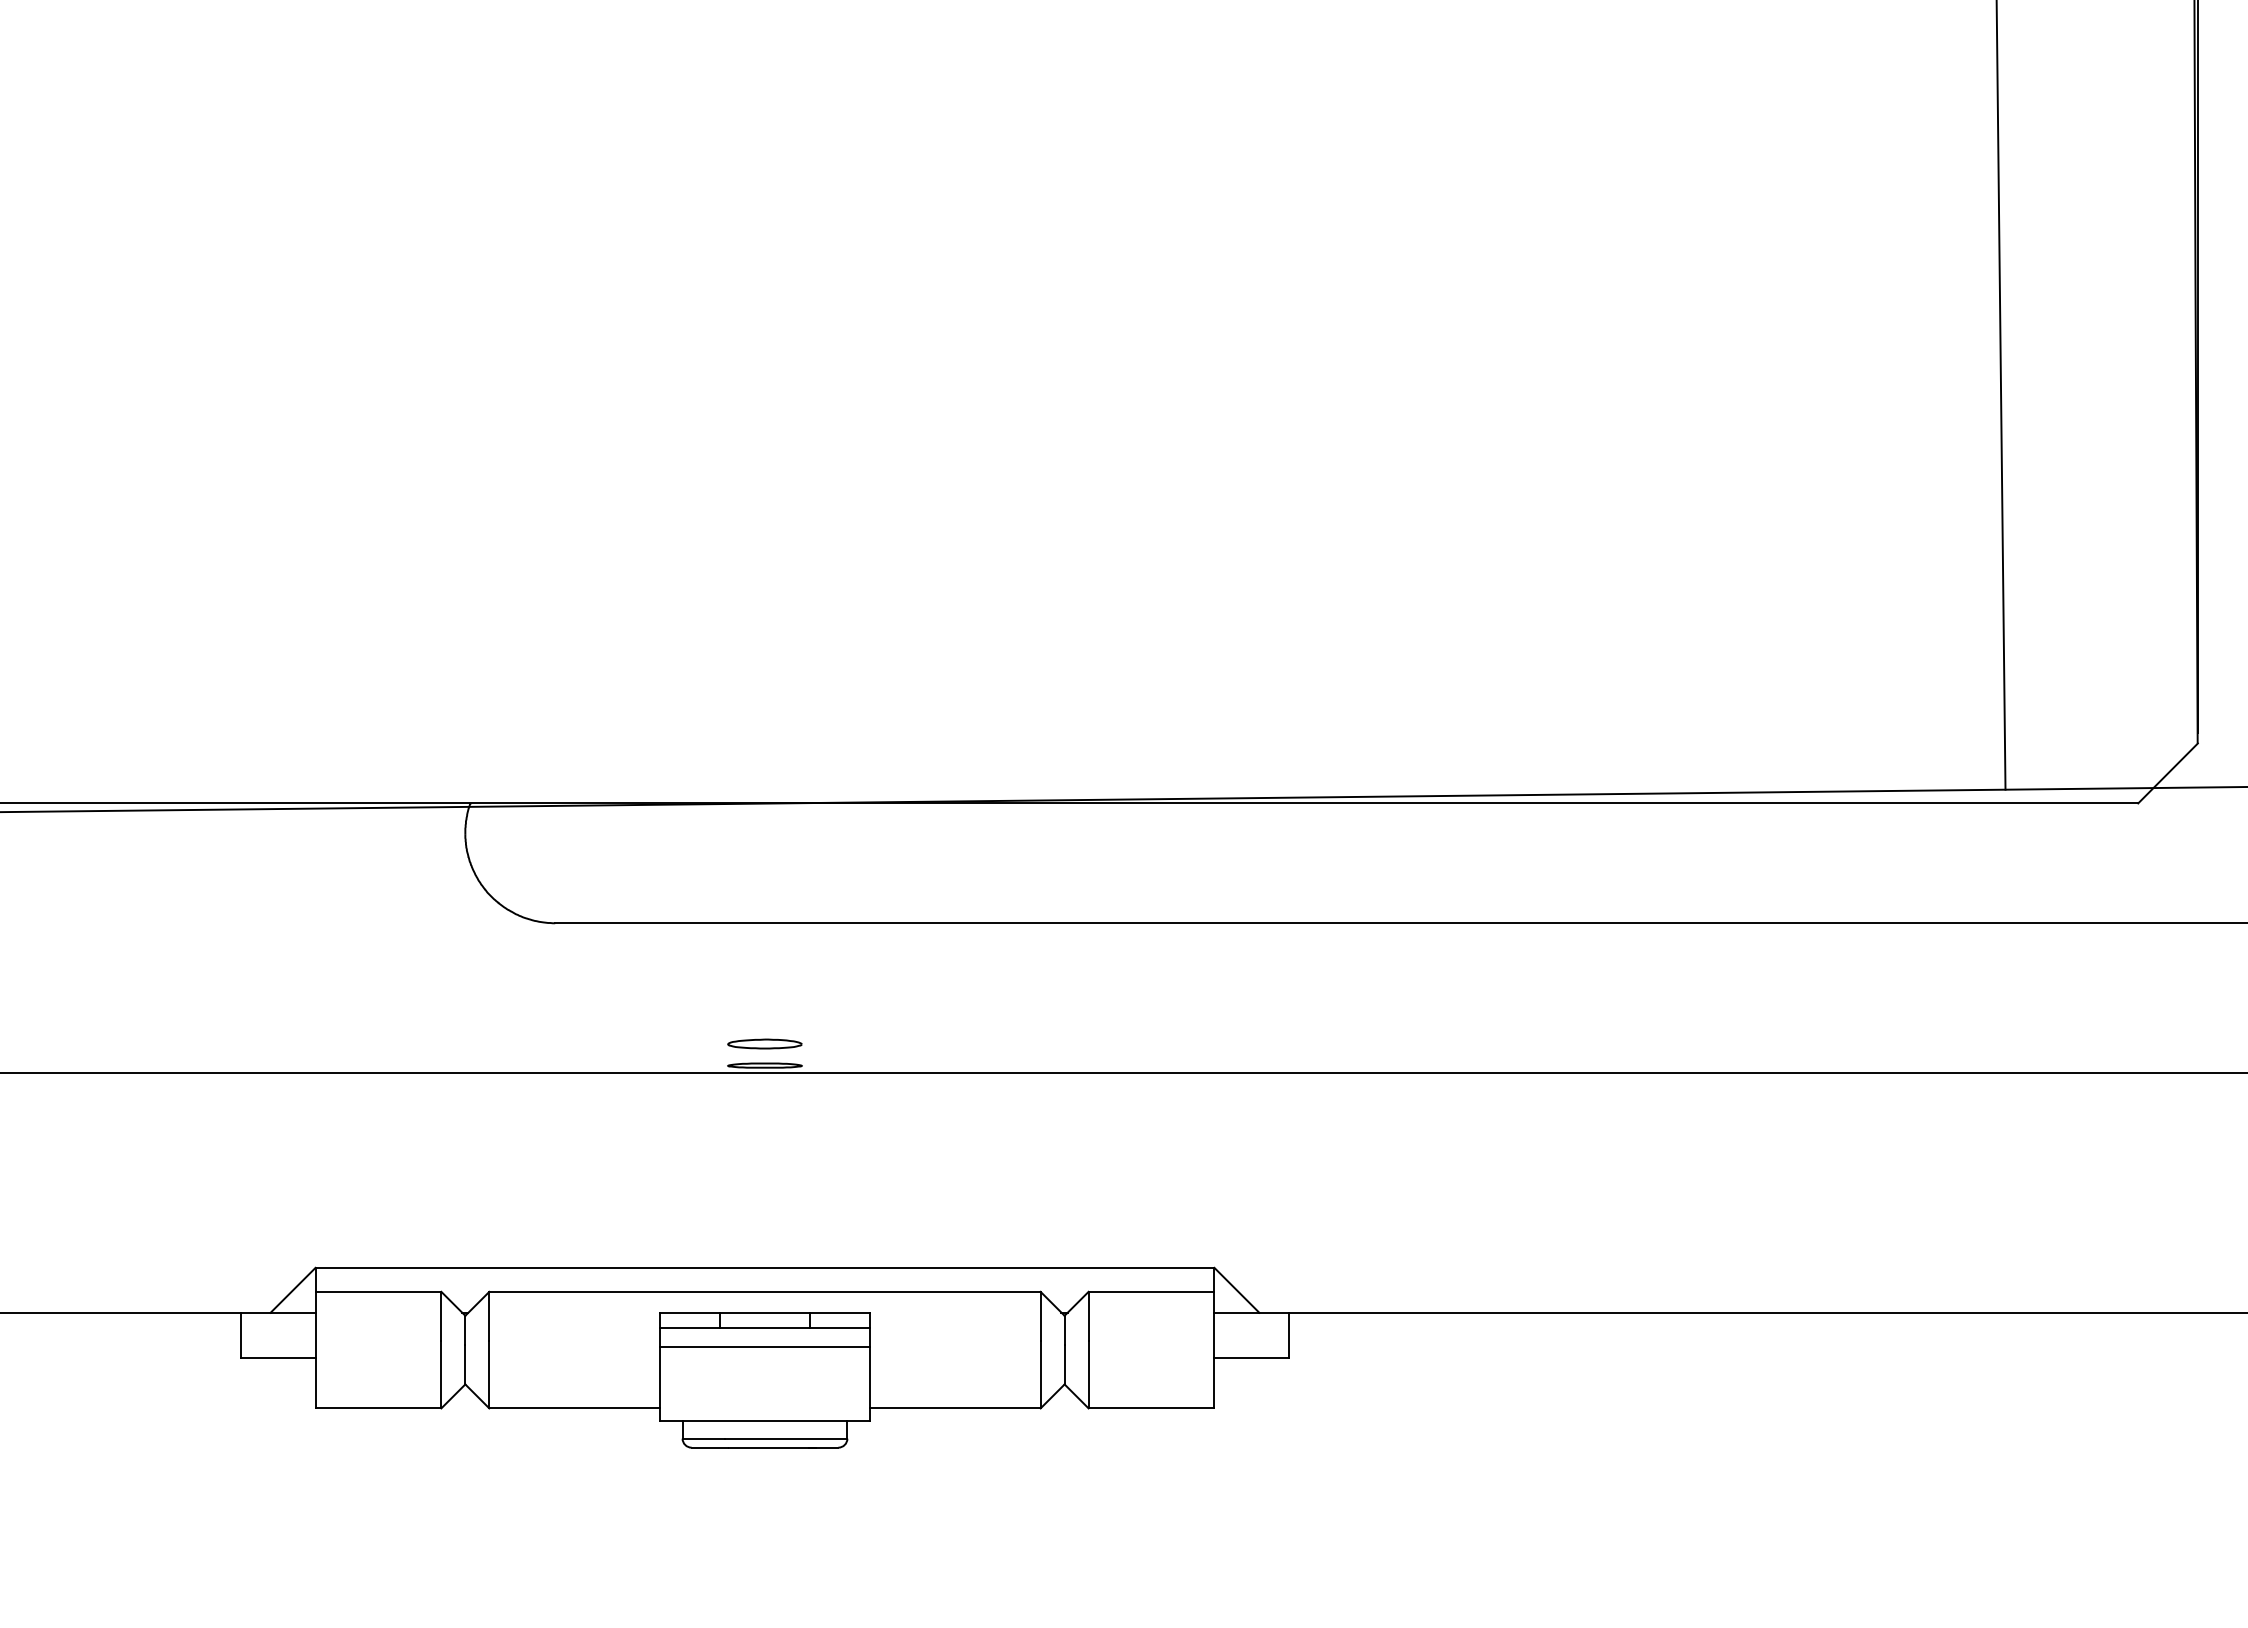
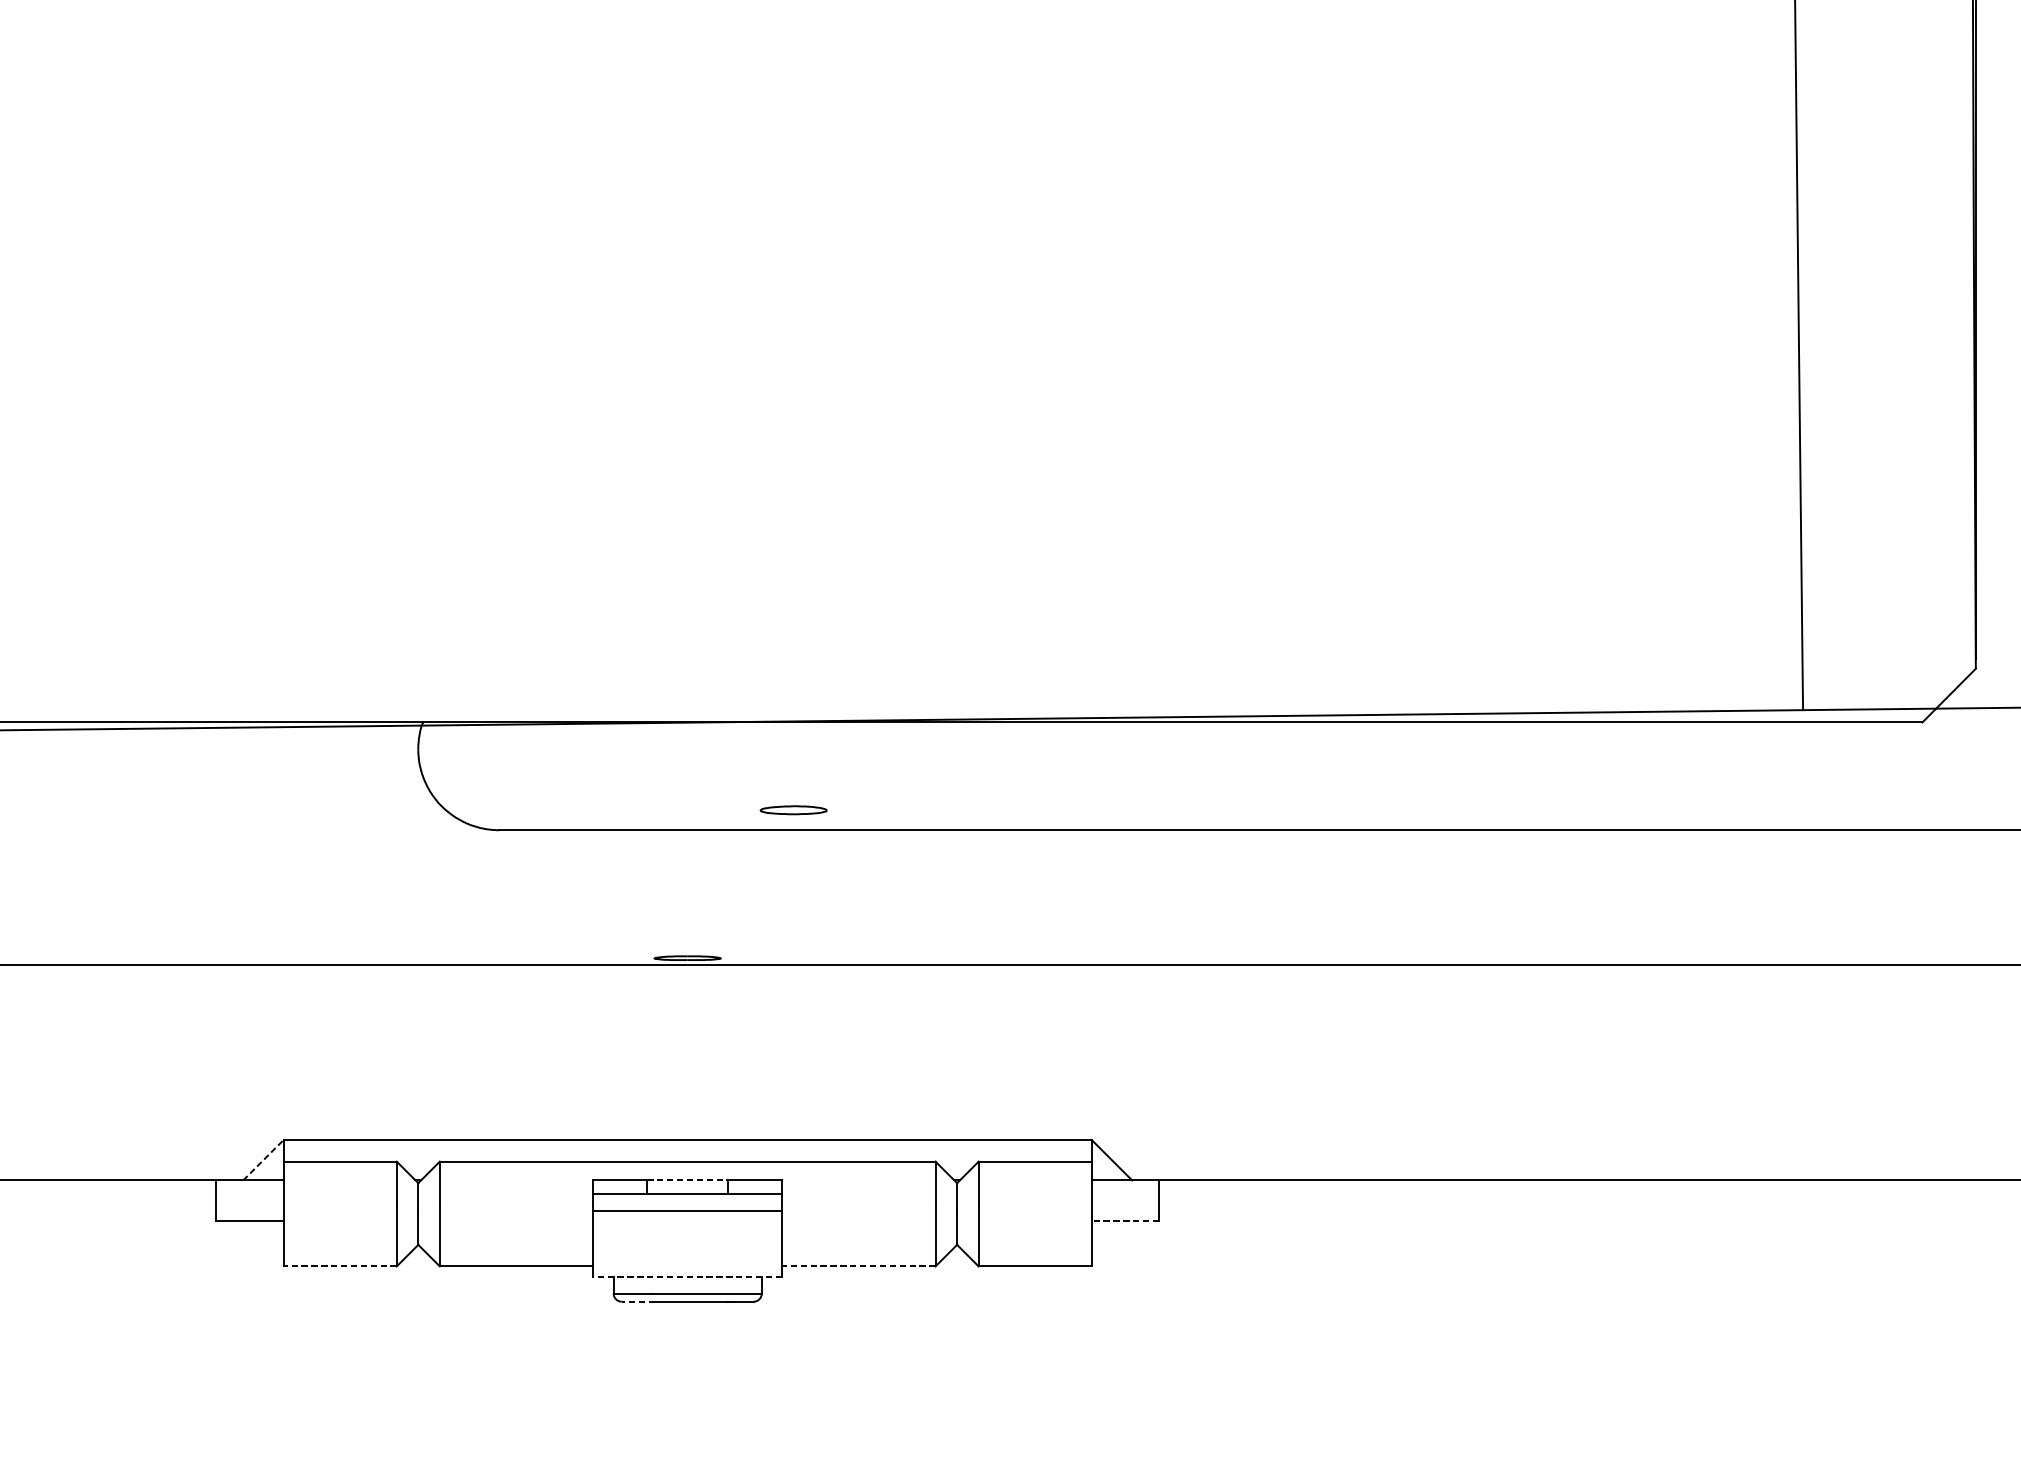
part: (764, 1043) -> (793, 809), moved
line: (293, 1290) -> (263, 1160), solid -> dashed
line: (764, 1312) -> (687, 1180), solid -> dashed
line: (1251, 1357) -> (1125, 1220), solid -> dashed
line: (378, 1408) -> (340, 1266), solid -> dashed
line: (954, 1408) -> (858, 1266), solid -> dashed
line: (764, 1420) -> (687, 1277), solid -> dashed
line: (709, 1447) -> (637, 1301), solid -> dashed

